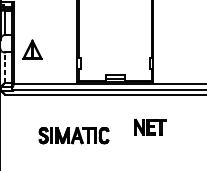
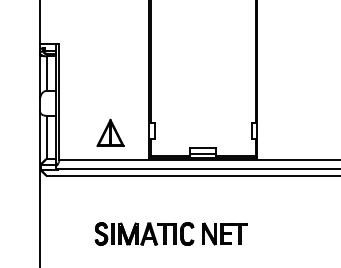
part: (32, 49) -> (110, 132), moved
line: (5, 67) -> (46, 137), dashed -> solid
part: (149, 126) -> (224, 233), moved

